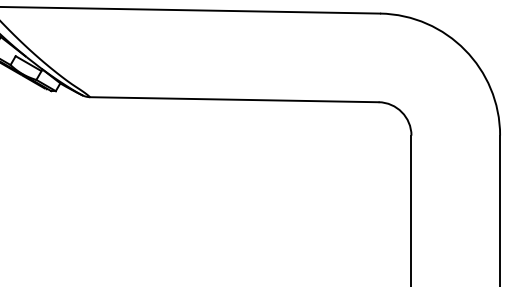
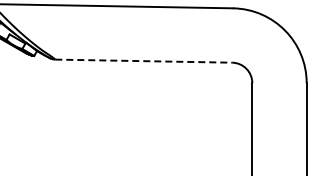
line: (235, 100) -> (144, 61), solid -> dashed

